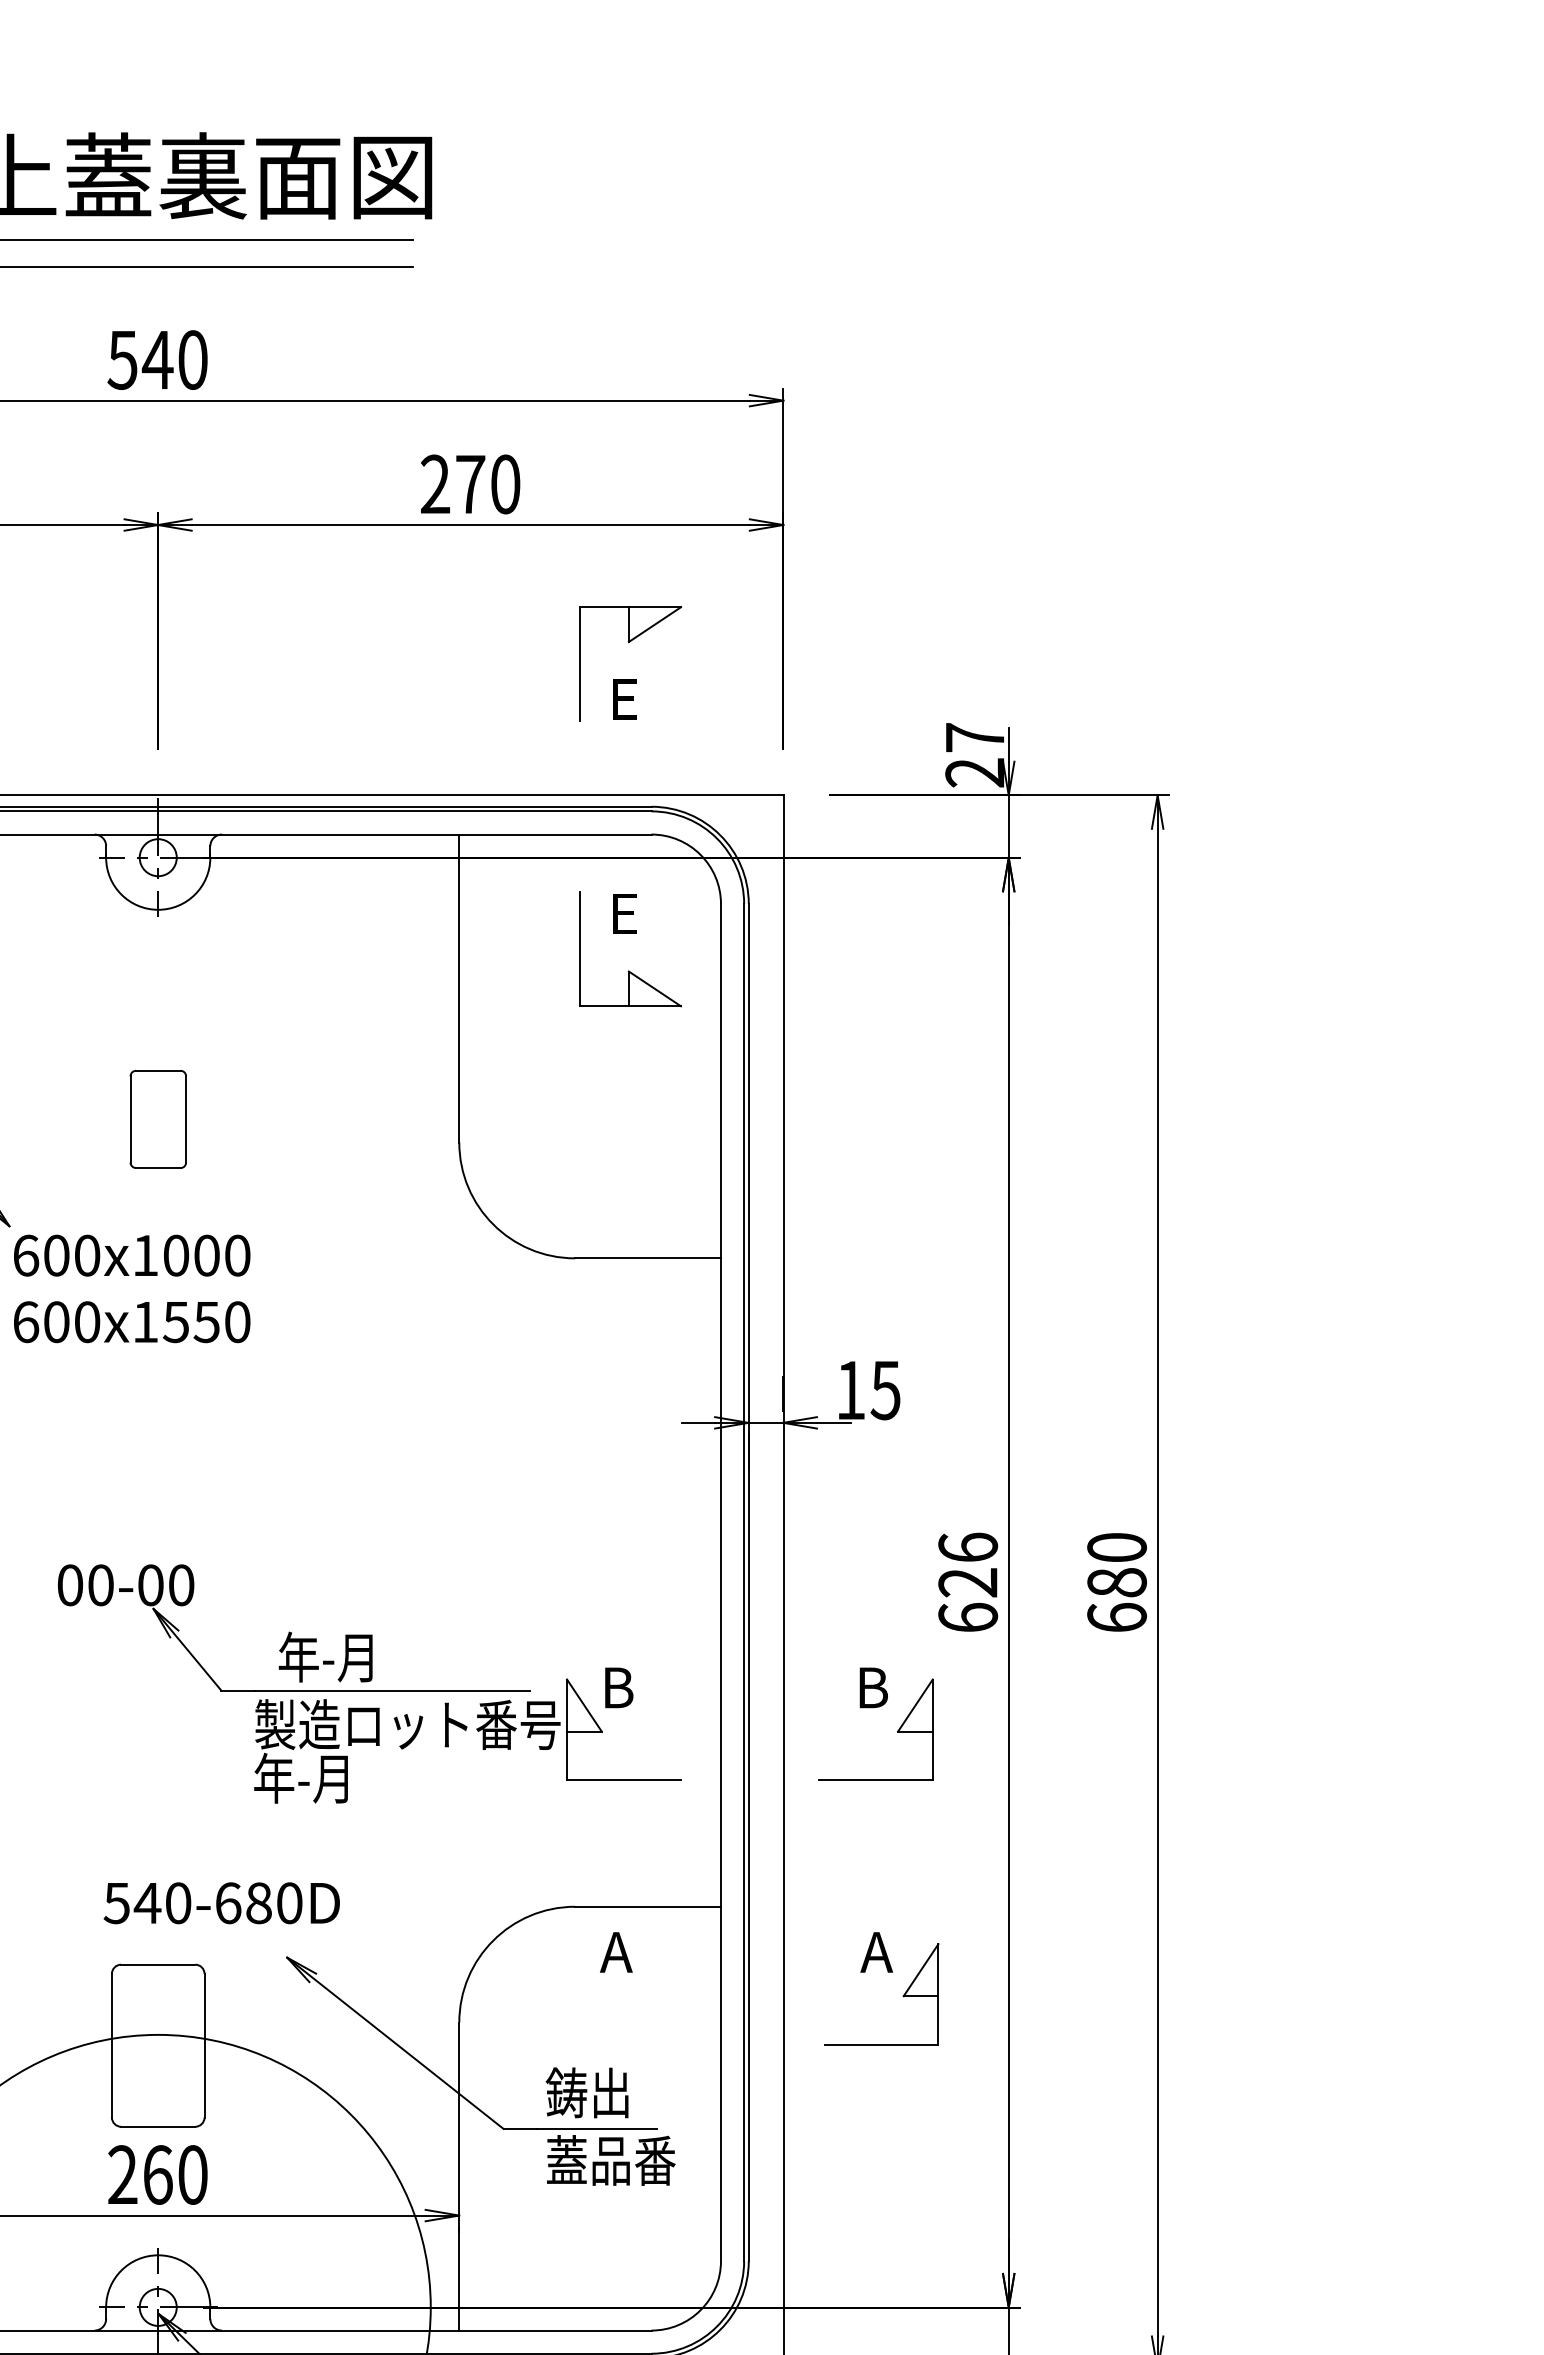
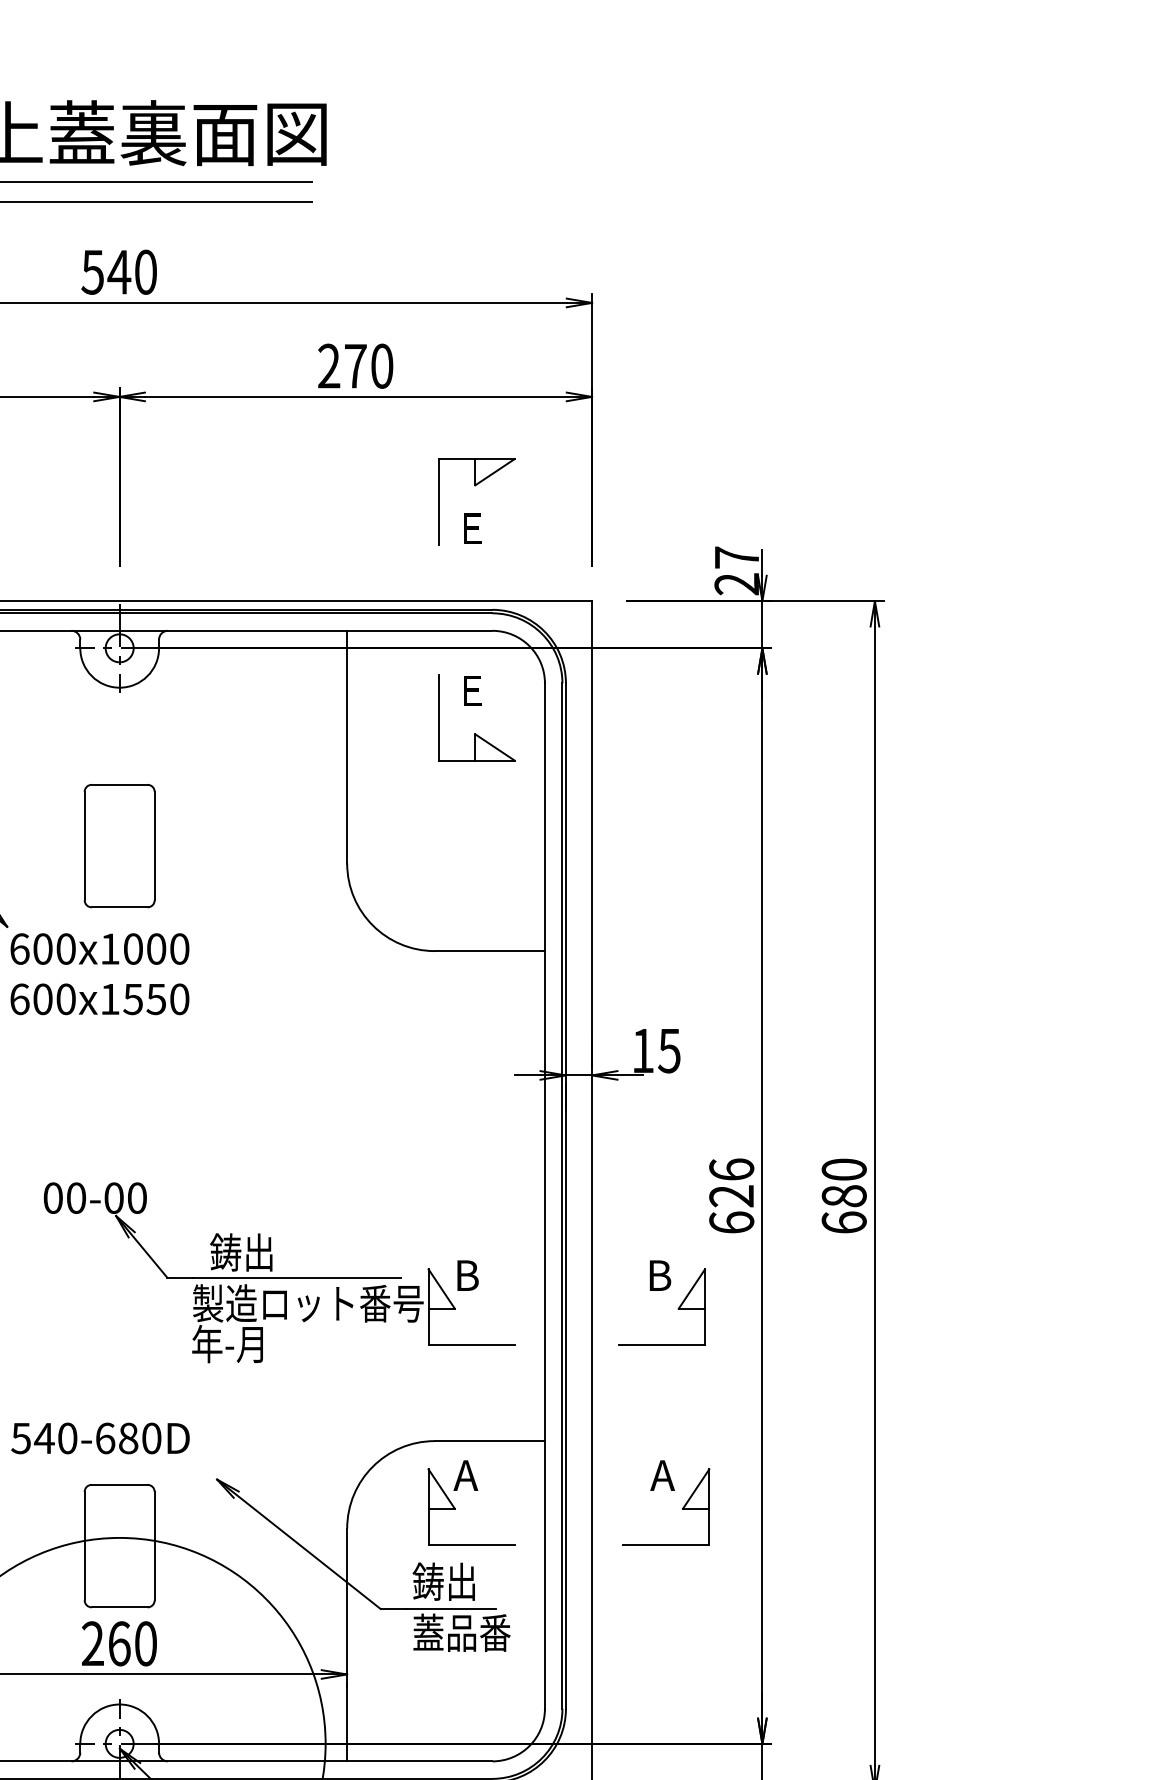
part: (158, 1119) -> (119, 846), size x1.67
text: (324, 1656) -> (245, 1251), 年-月 -> 鋳出
text: (221, 1903) -> (100, 1438), moved
part: (602, 1995) -> (455, 1508), added

